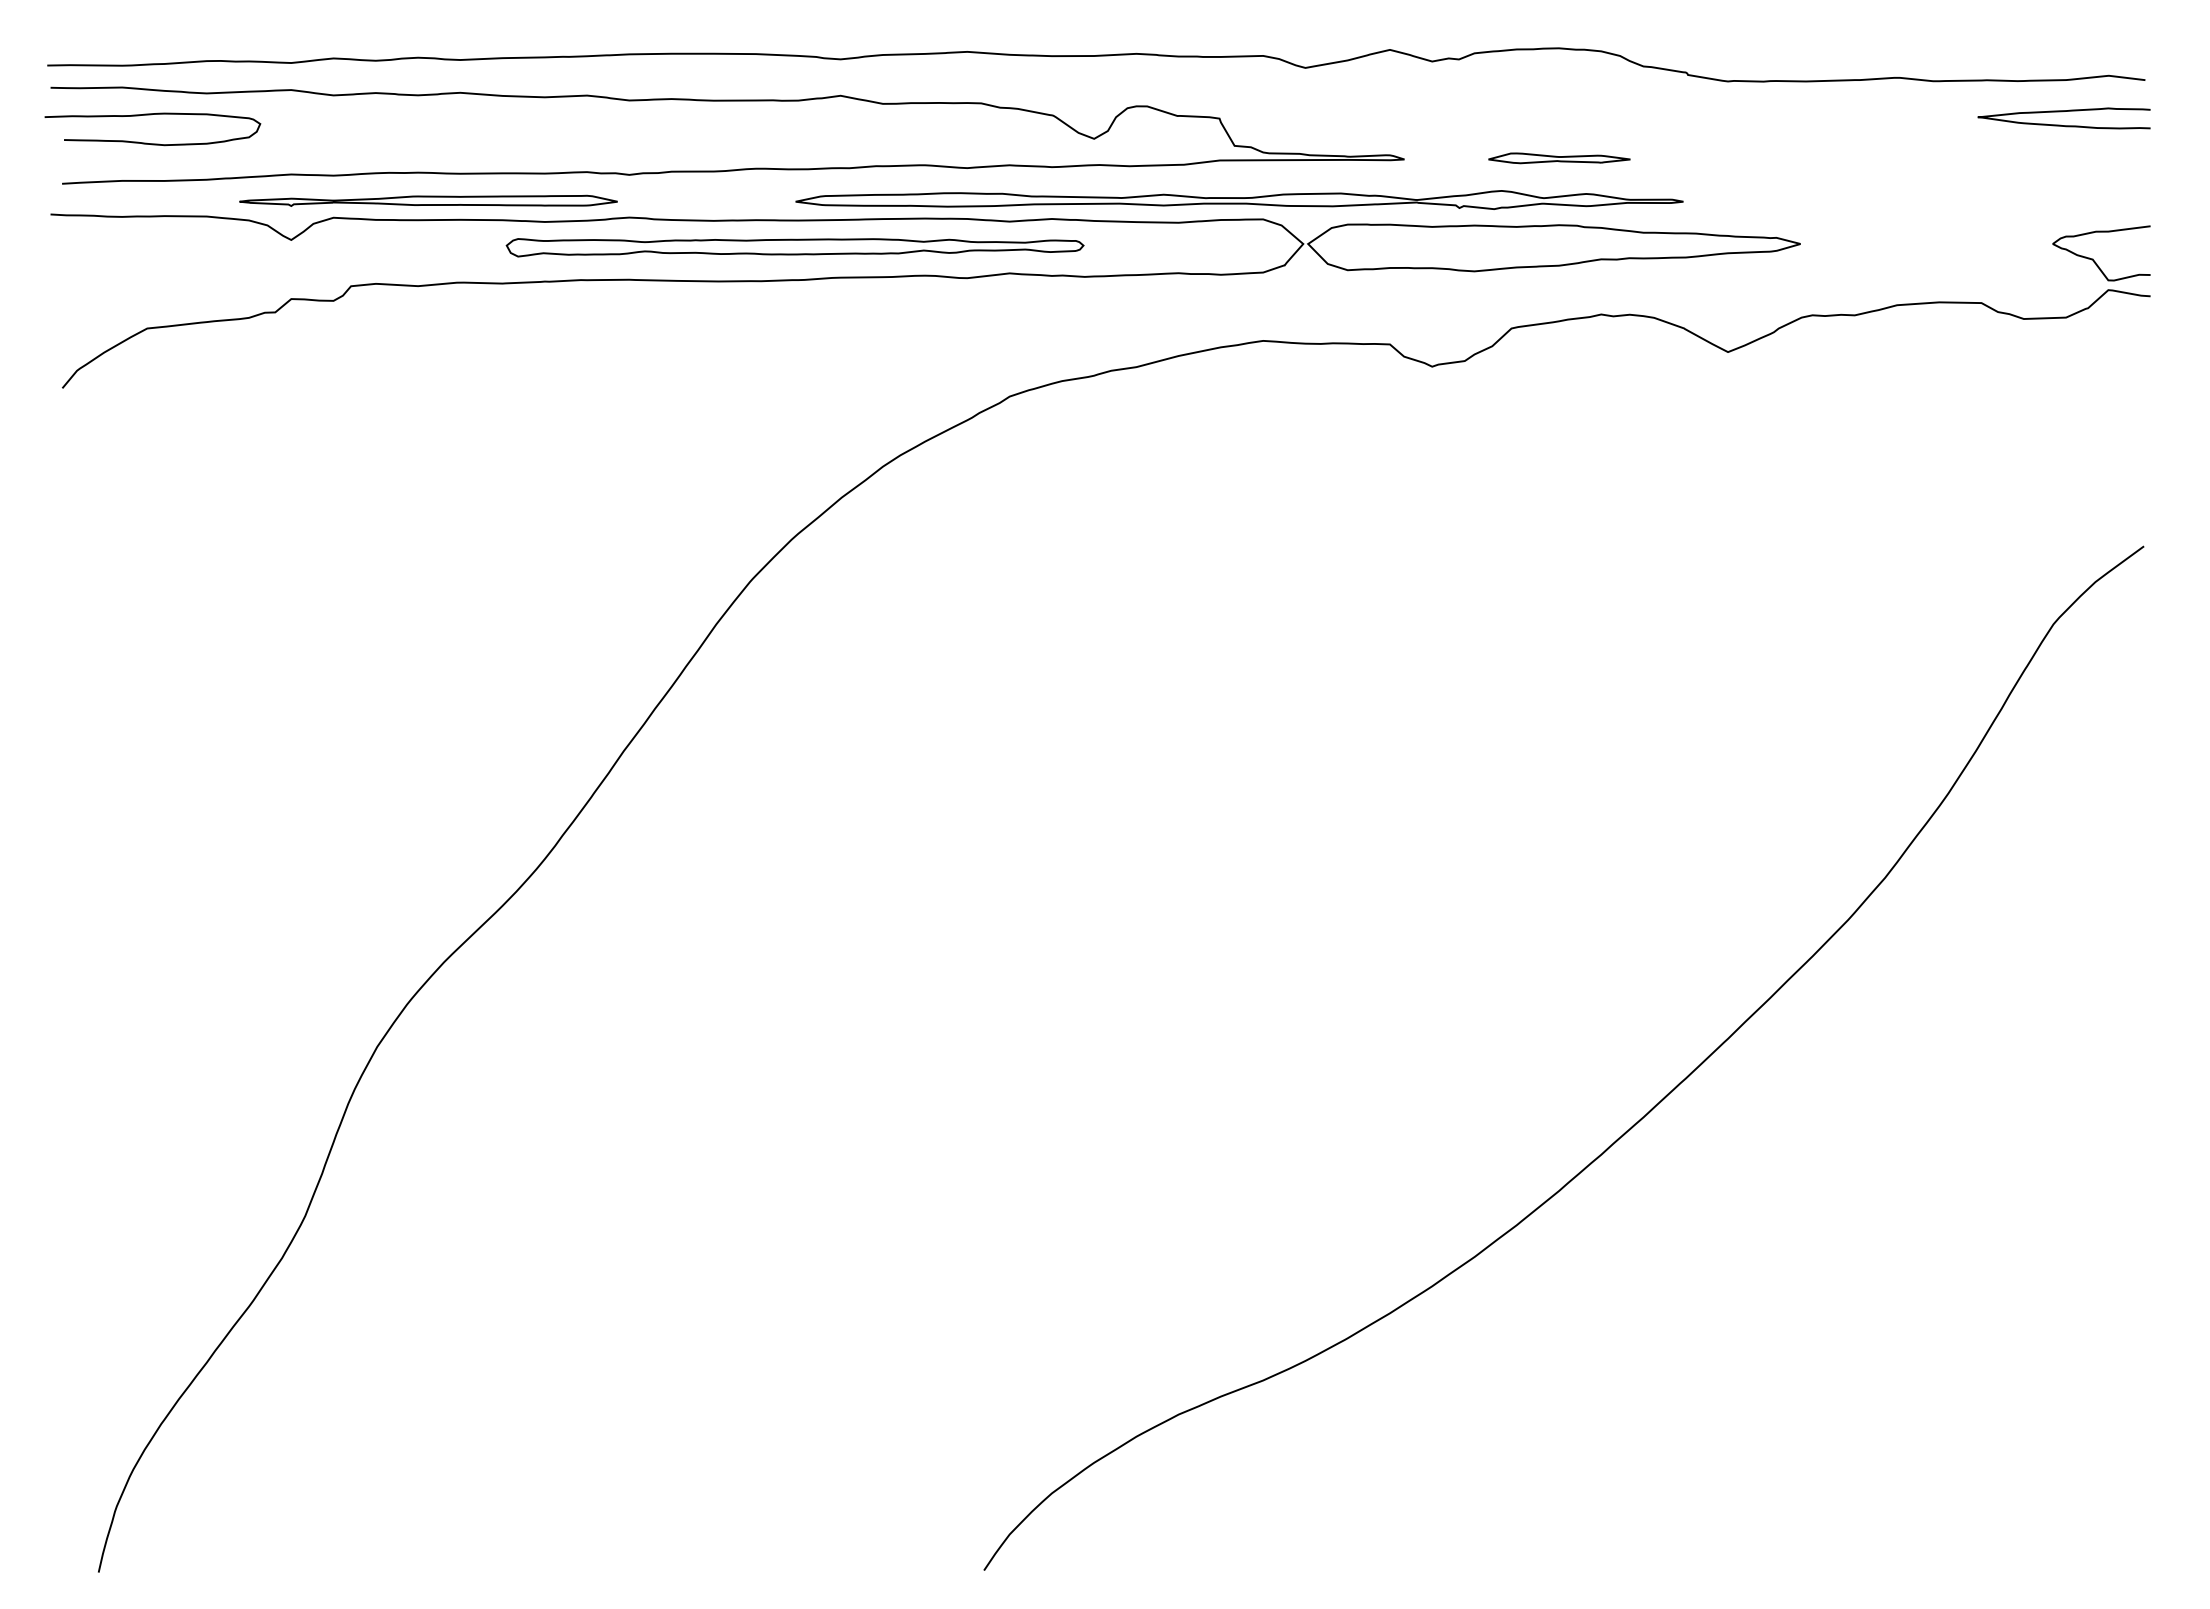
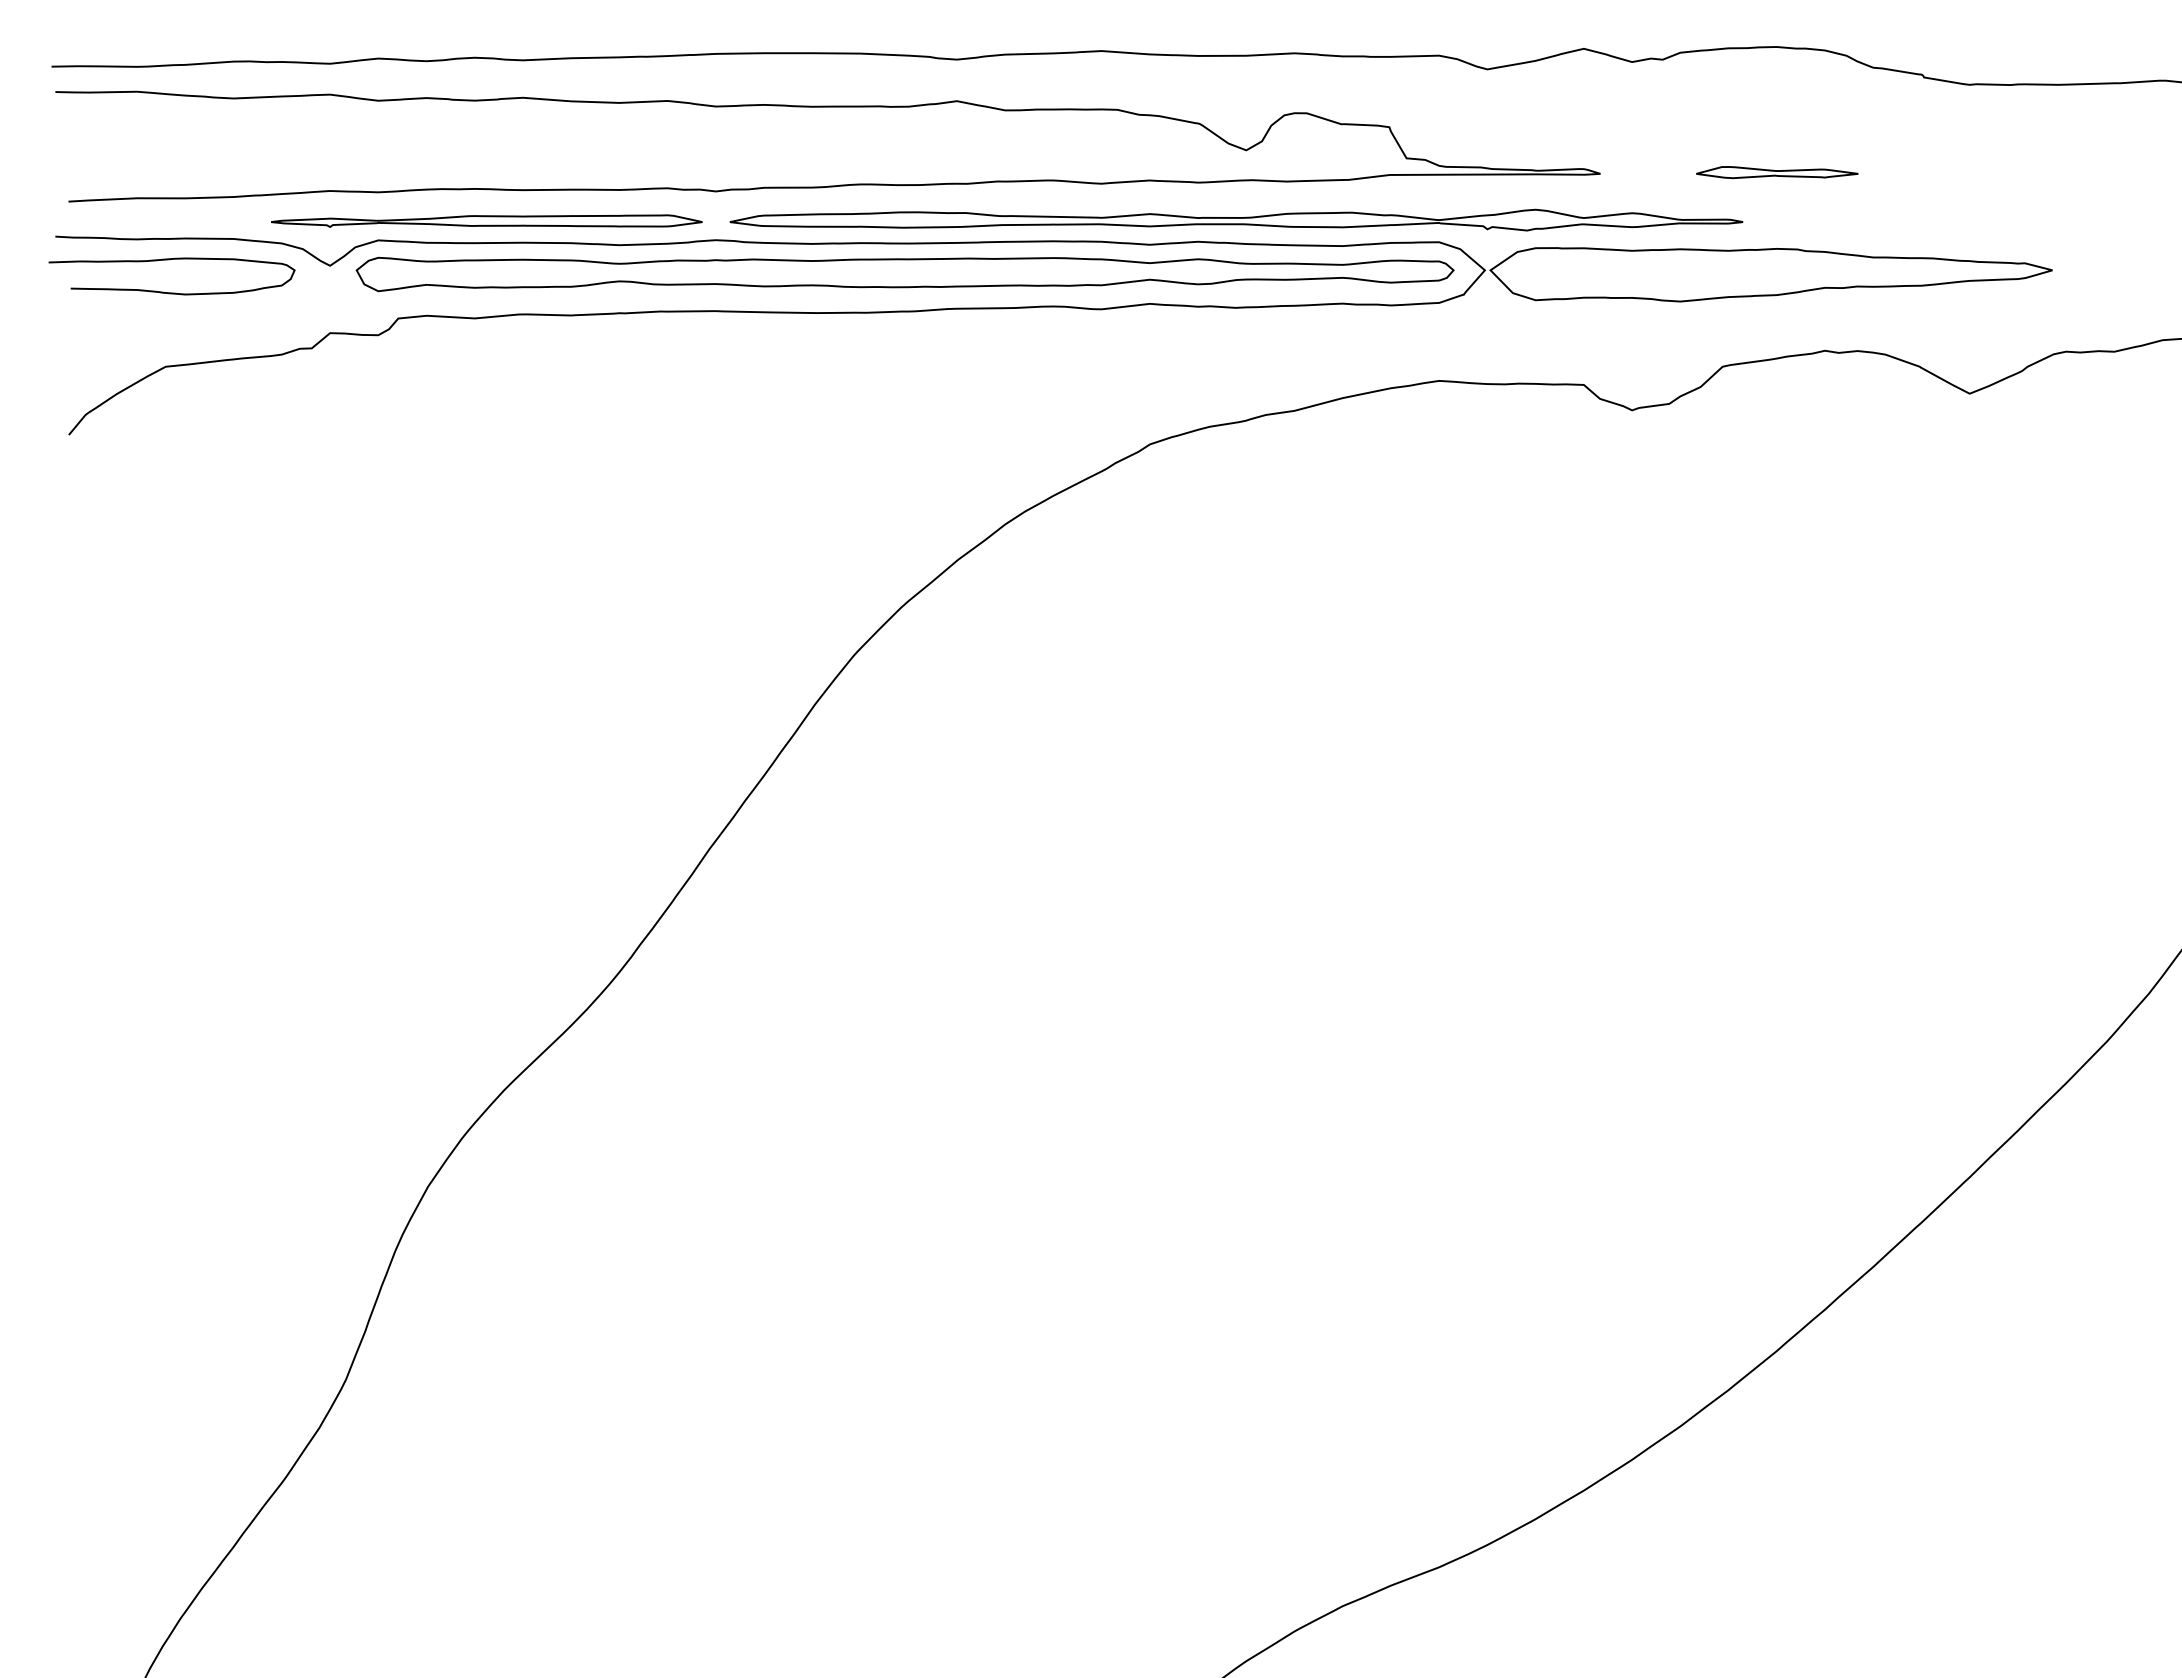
curve: (152, 143) -> (171, 292), moved
part: (1239, 199) -> (1236, 219), moved
part: (794, 247) -> (904, 274), size x1.67

